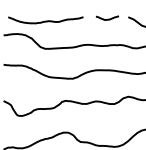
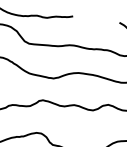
curve: (107, 18) -> (97, 21), removed

